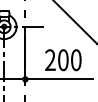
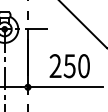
text: (62, 59) -> (68, 65), 200 -> 250

